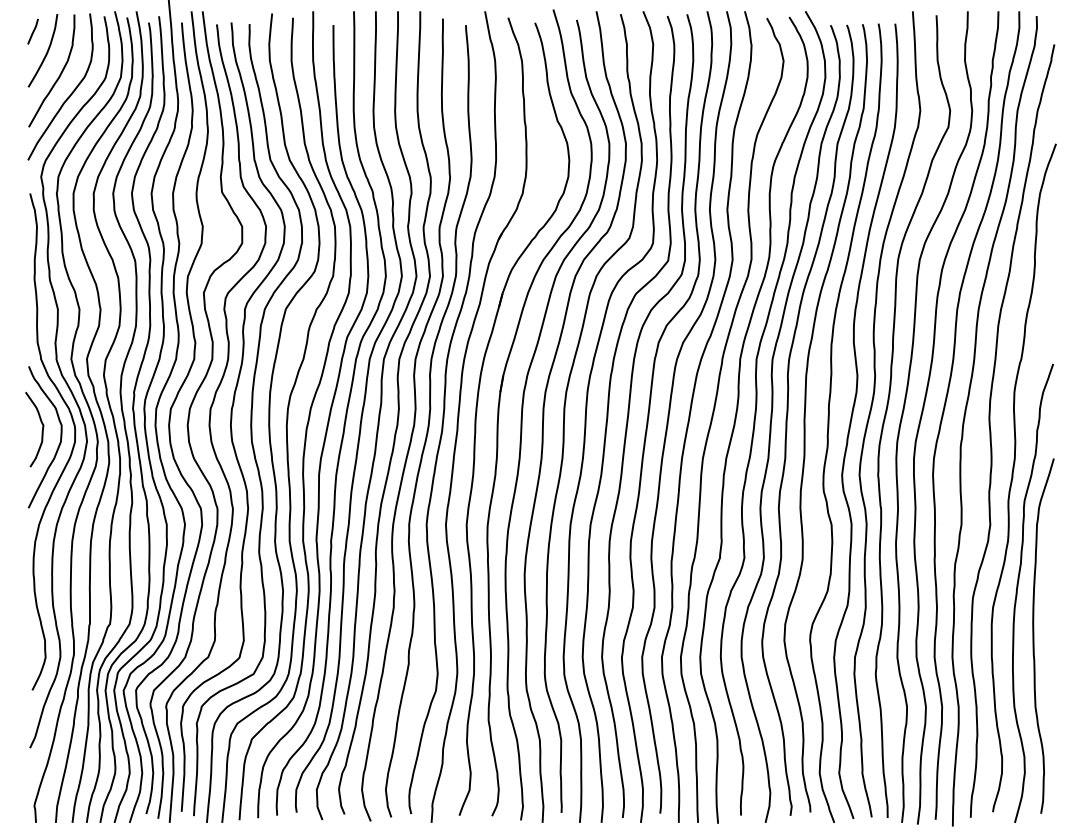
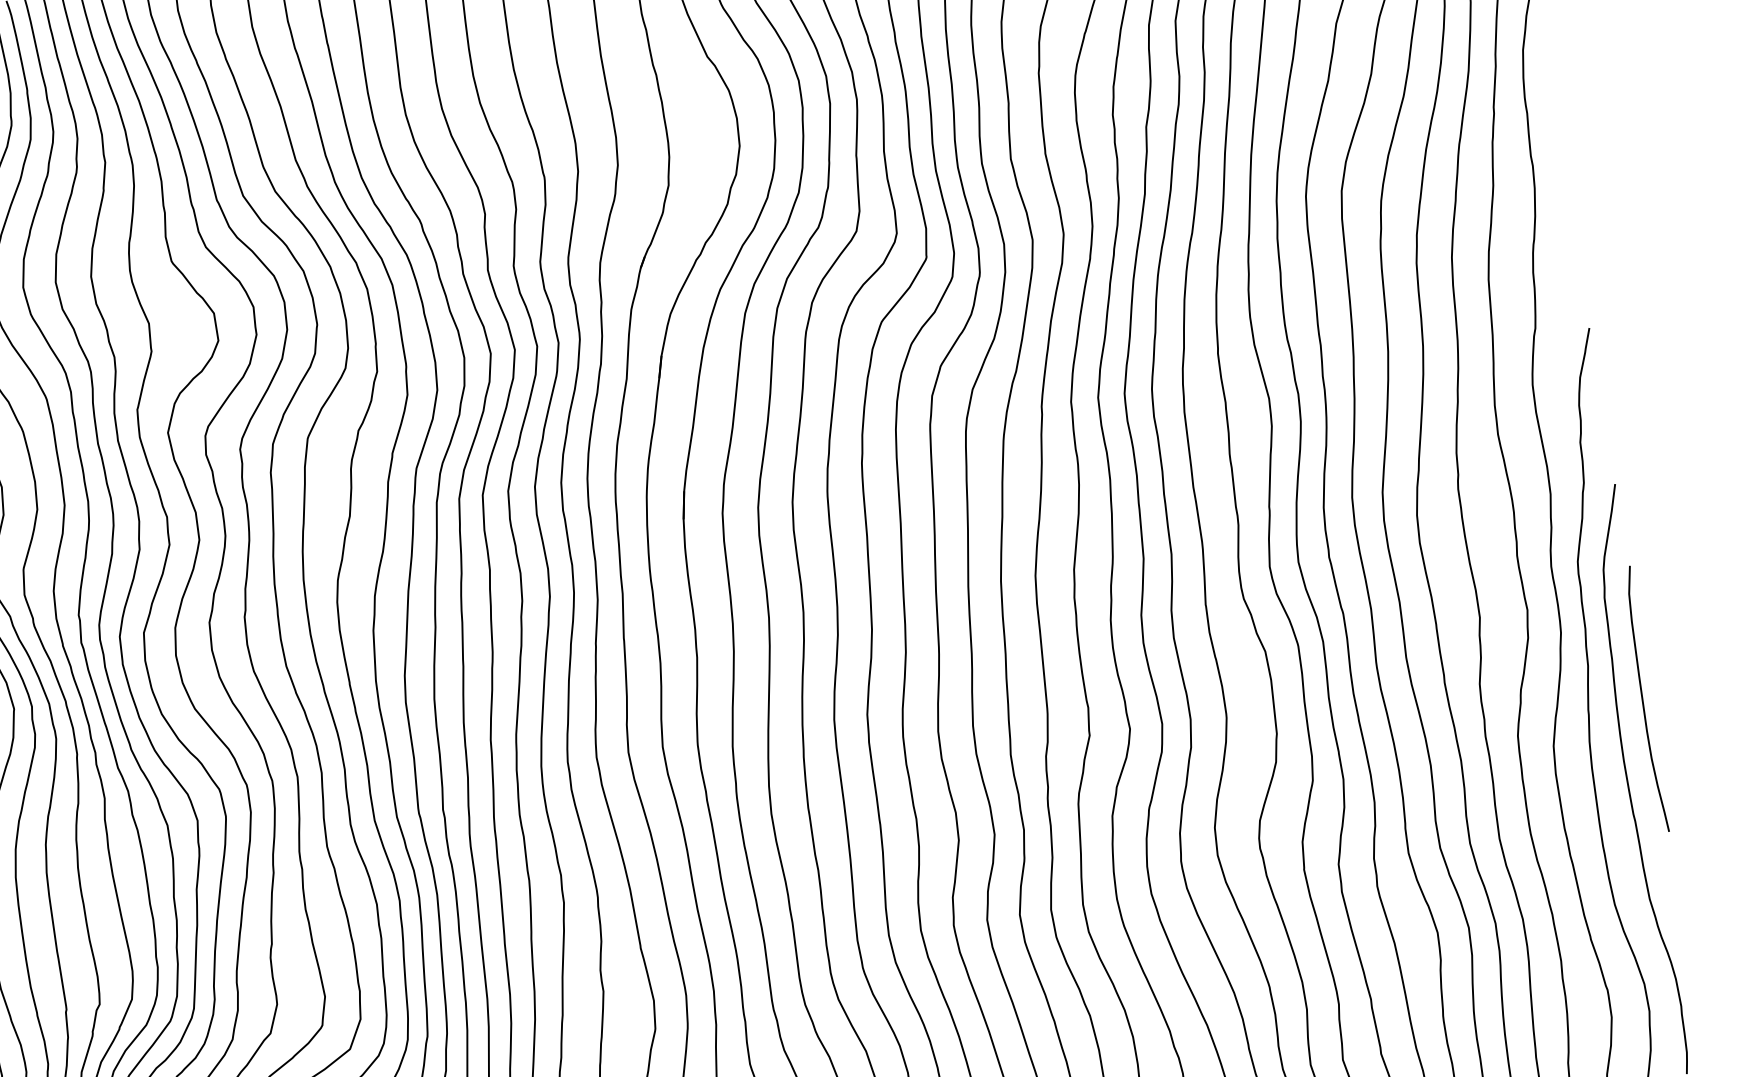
curve: (1050, 588) -> (1643, 699), added

